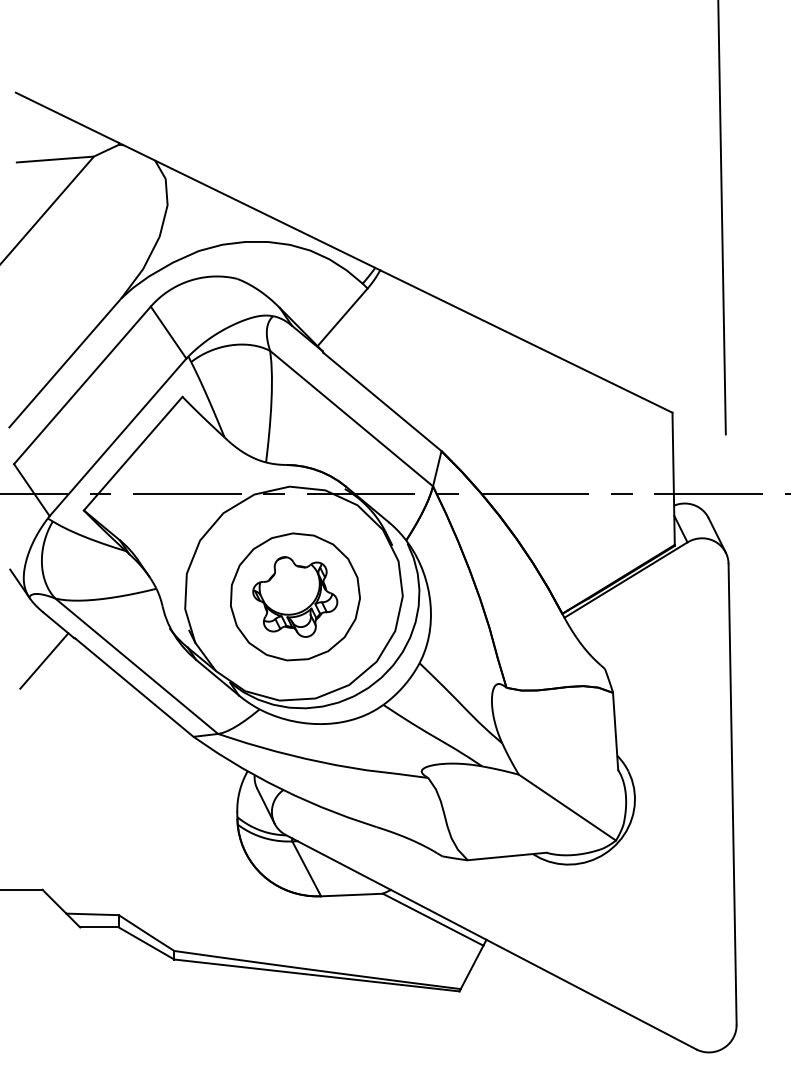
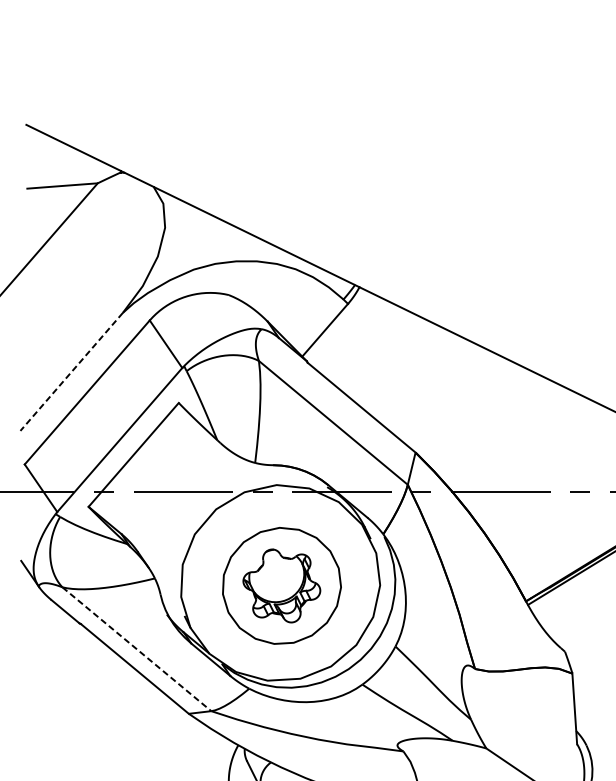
line: (65, 363) -> (71, 372), solid -> dashed
line: (44, 660) -> (52, 644), removed
line: (136, 666) -> (136, 649), solid -> dashed

